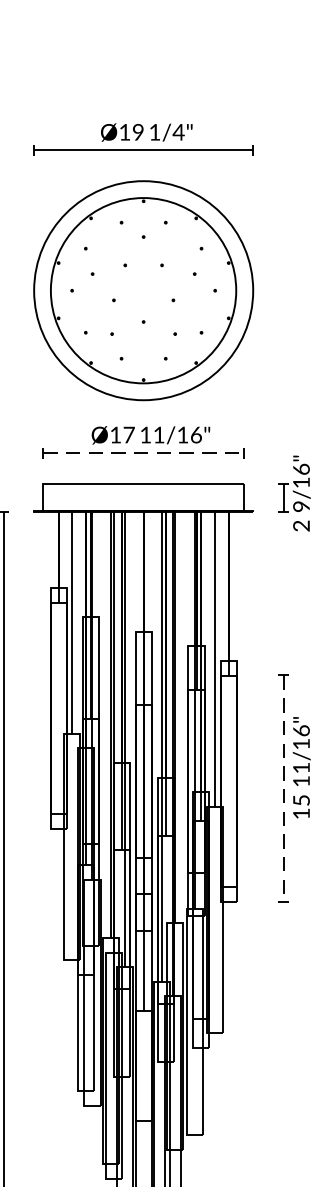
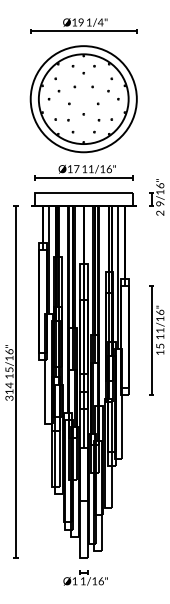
line: (143, 452) -> (83, 177), dashed -> solid
line: (283, 788) -> (151, 340), dashed -> solid

